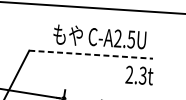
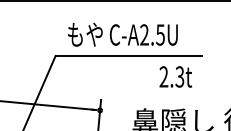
text: (99, 37) -> (122, 34), moved
line: (91, 54) -> (129, 55), dashed -> solid
text: (139, 75) -> (175, 76), moved

